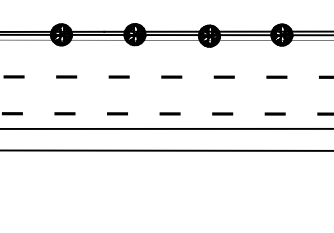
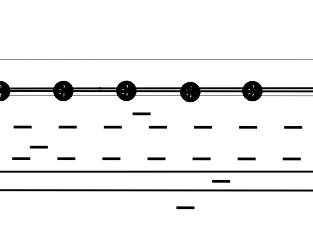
line: (152, 61) -> (141, 113), added
line: (32, 99) -> (38, 146), added
line: (245, 140) -> (221, 181), added
line: (203, 170) -> (185, 207), added

